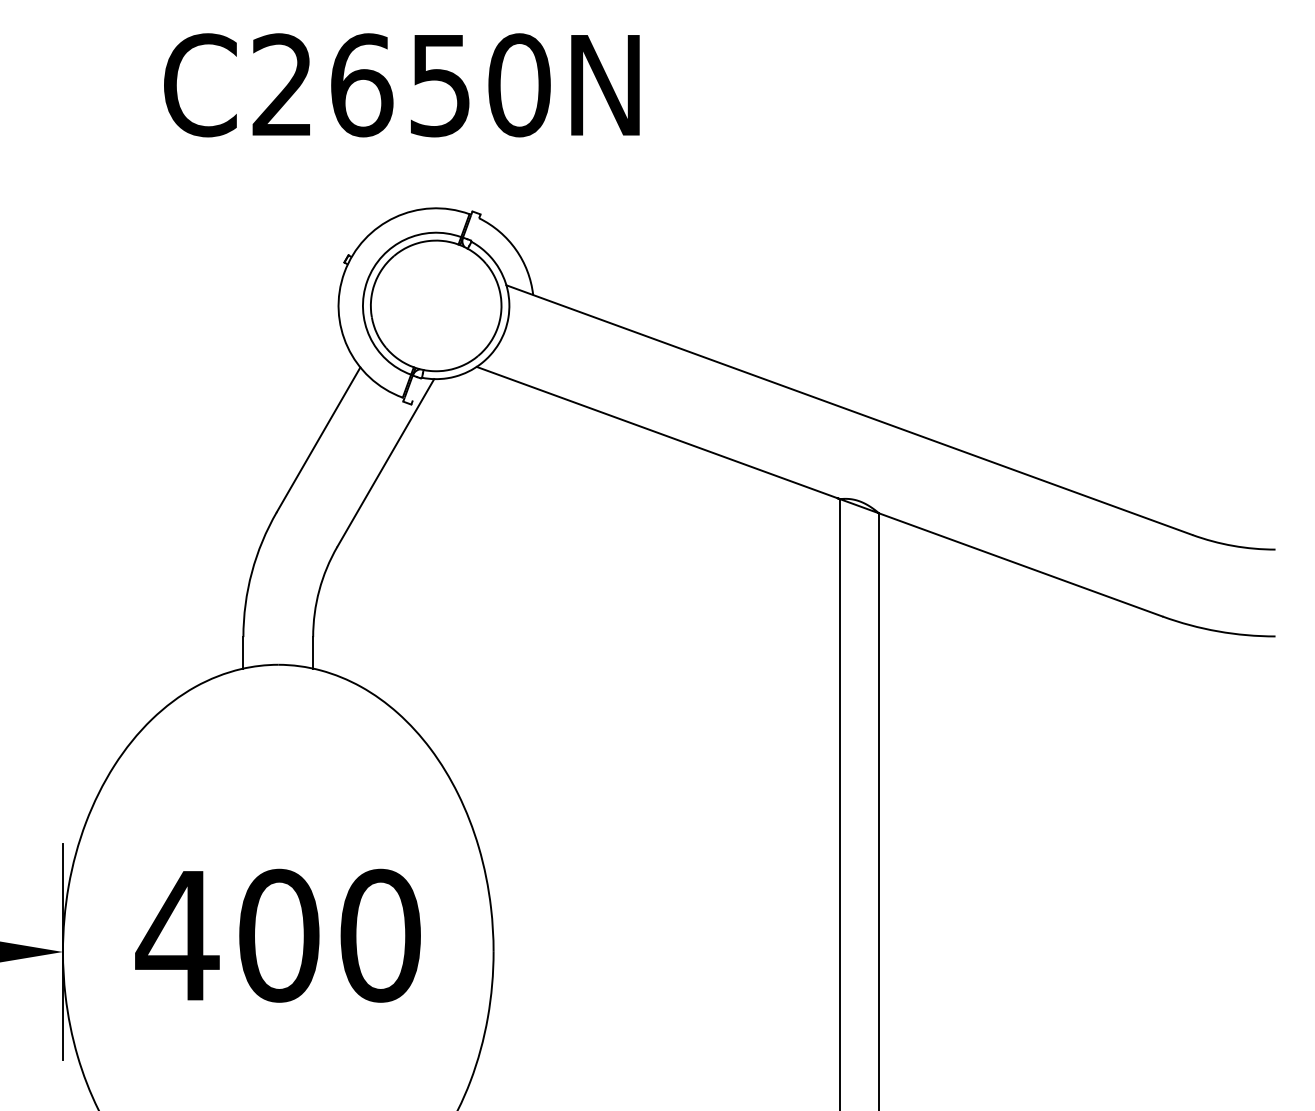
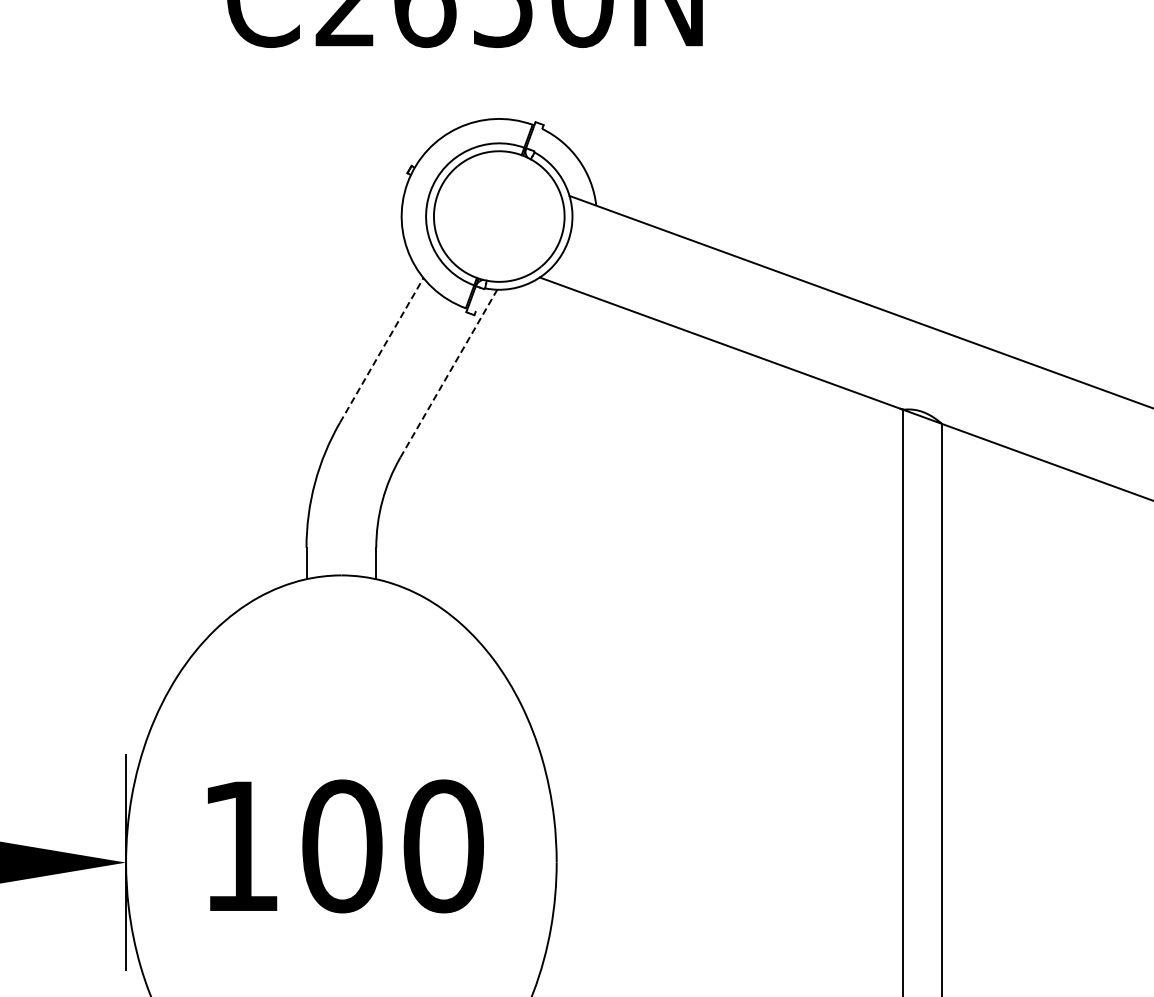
line: (318, 439) -> (381, 350), solid -> dashed
line: (385, 463) -> (448, 374), solid -> dashed
text: (177, 935) -> (240, 846), 400 -> 100

